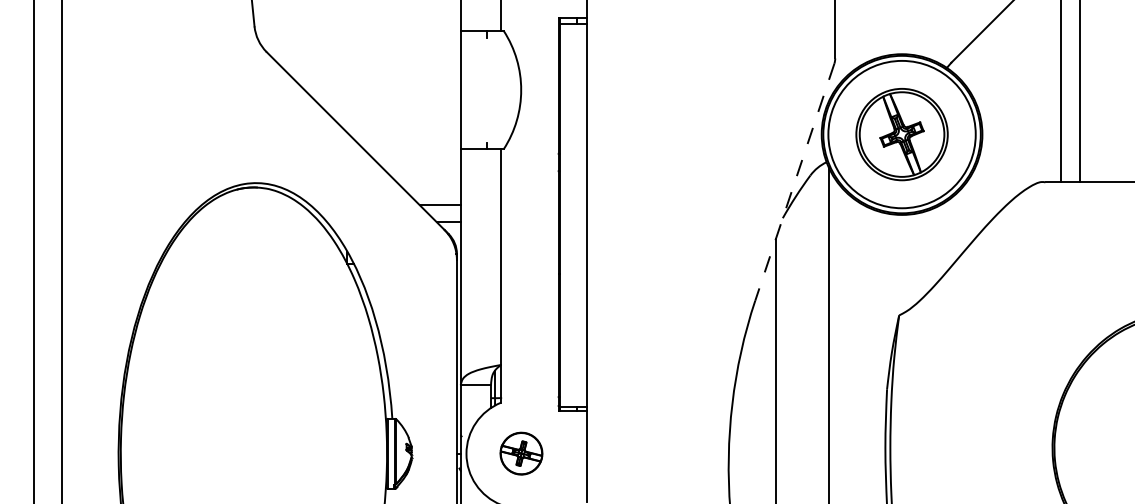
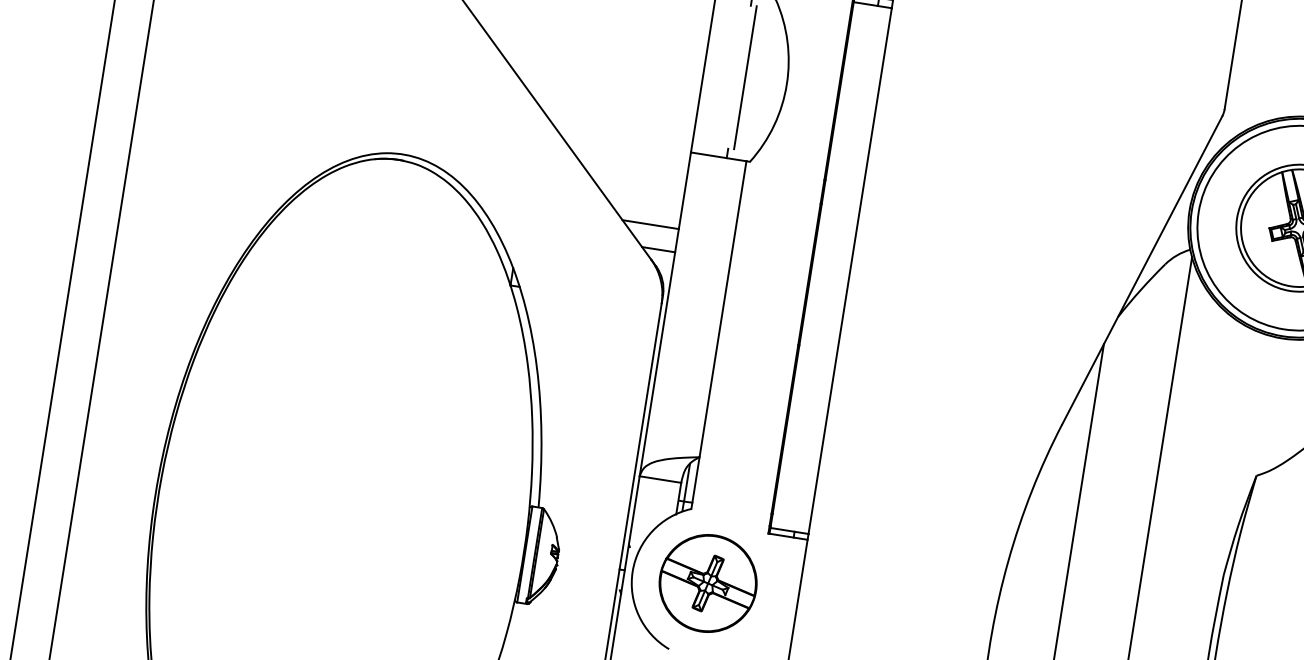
line: (491, 89) -> (746, 77), added
line: (794, 182) -> (1141, 270), dashed -> solid
part: (521, 453) -> (708, 583), size x1.67

